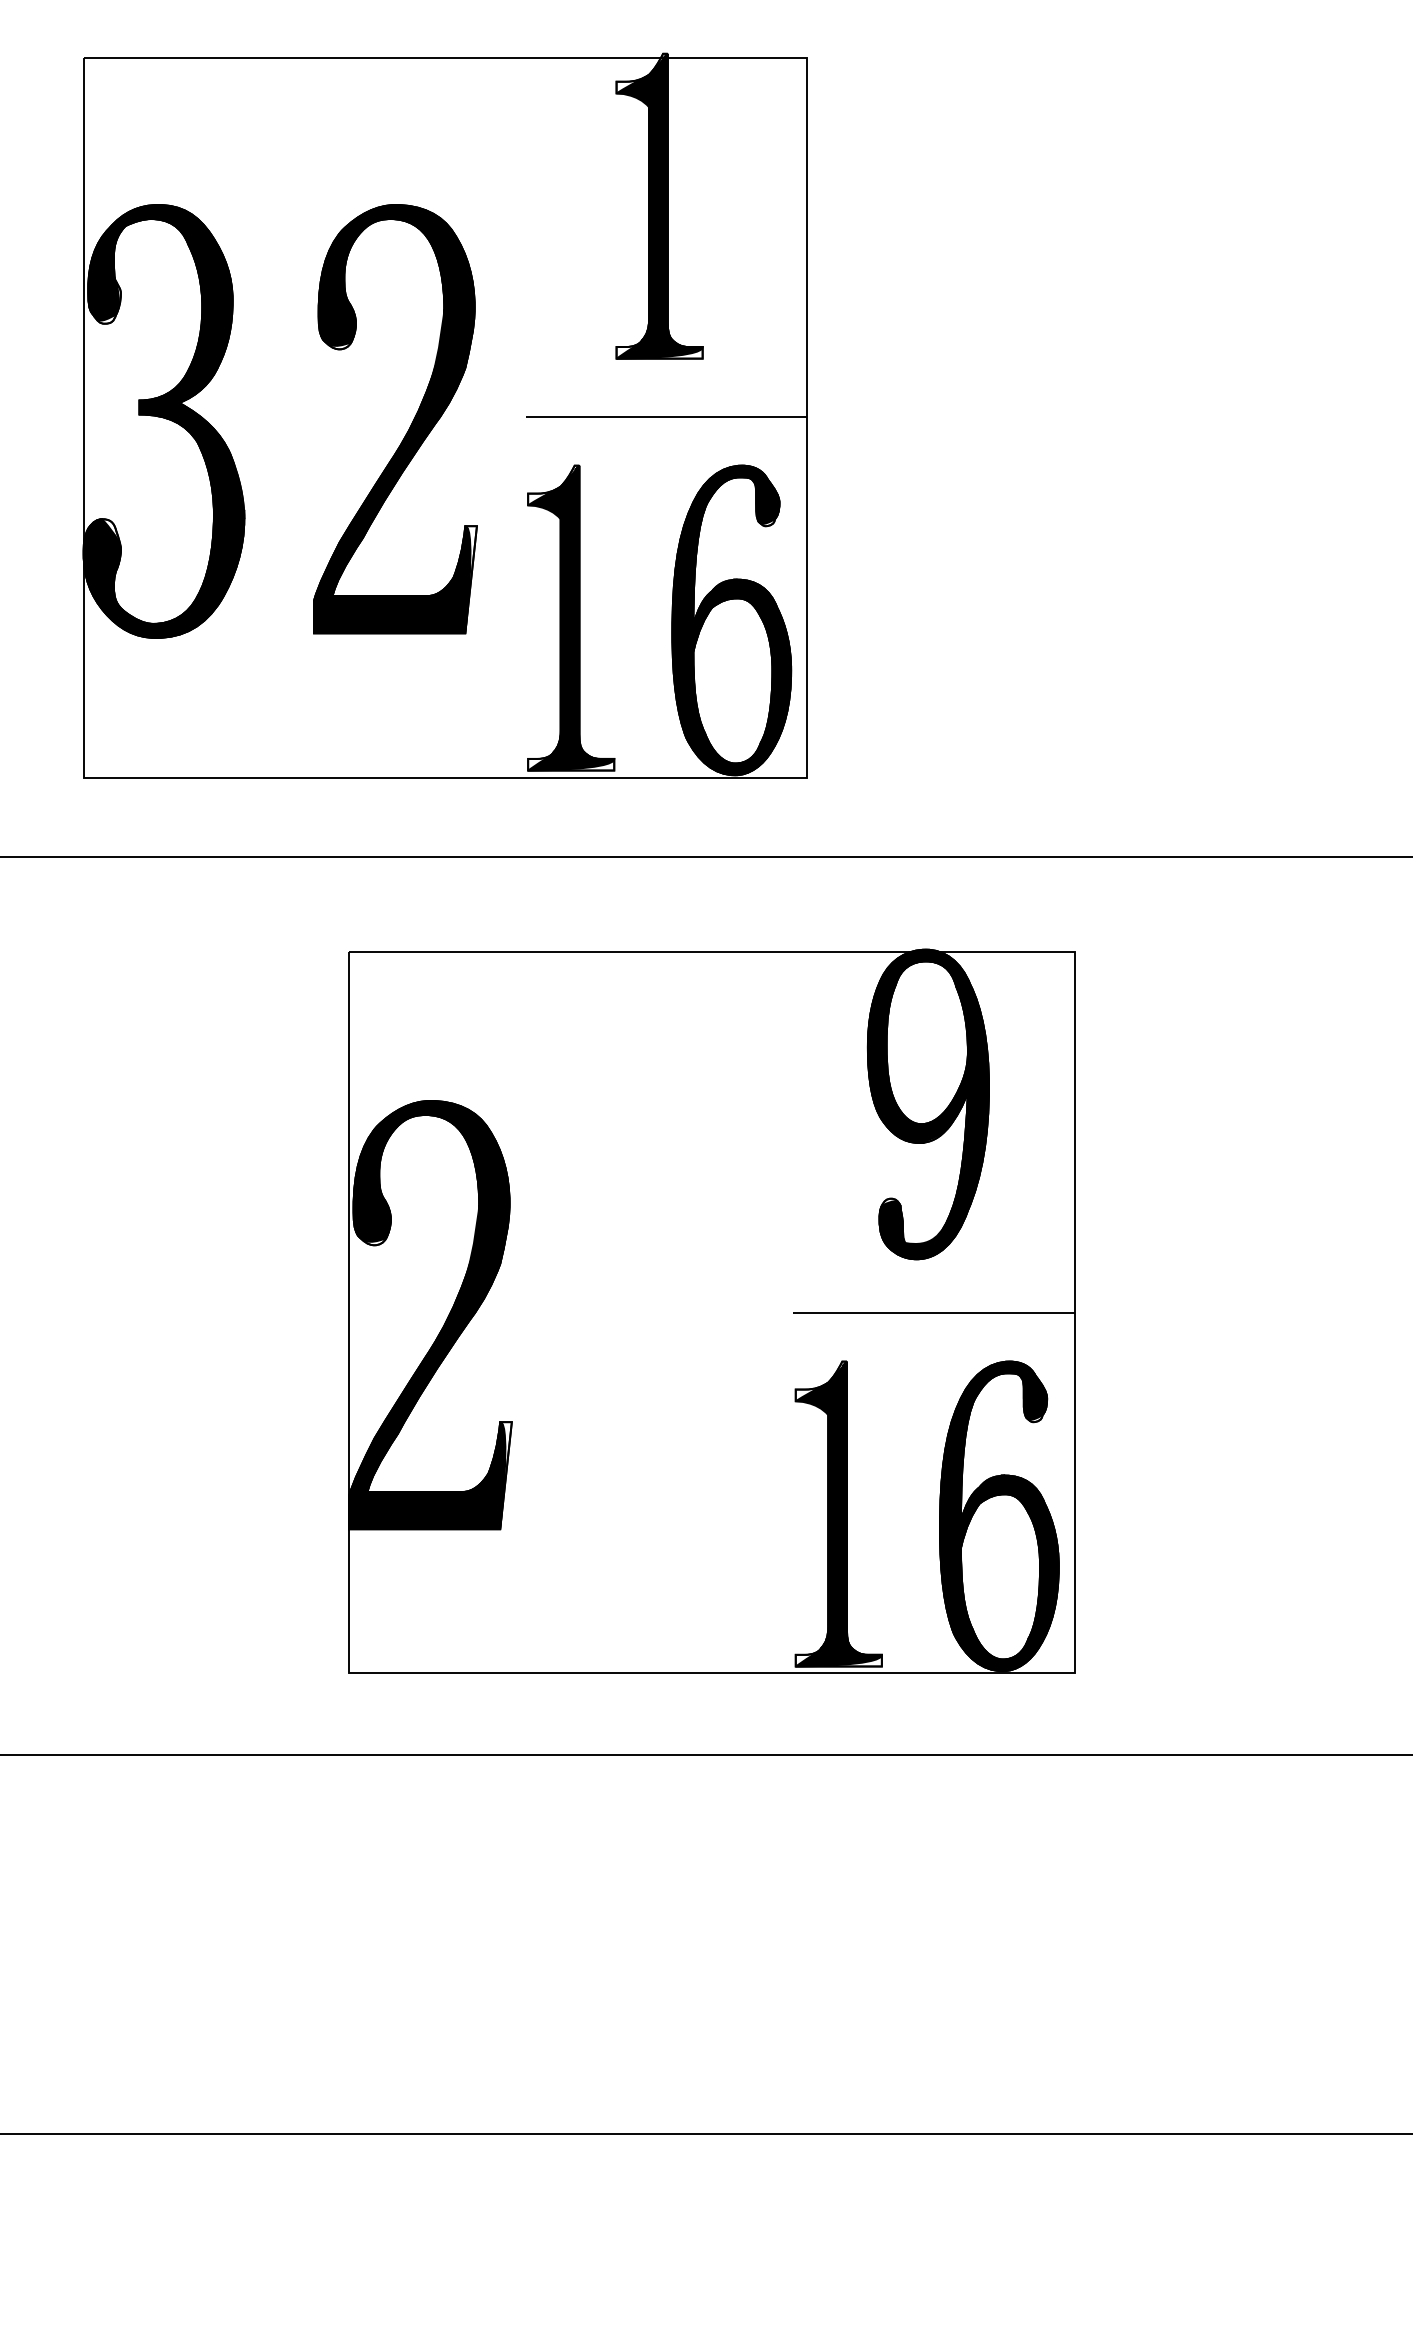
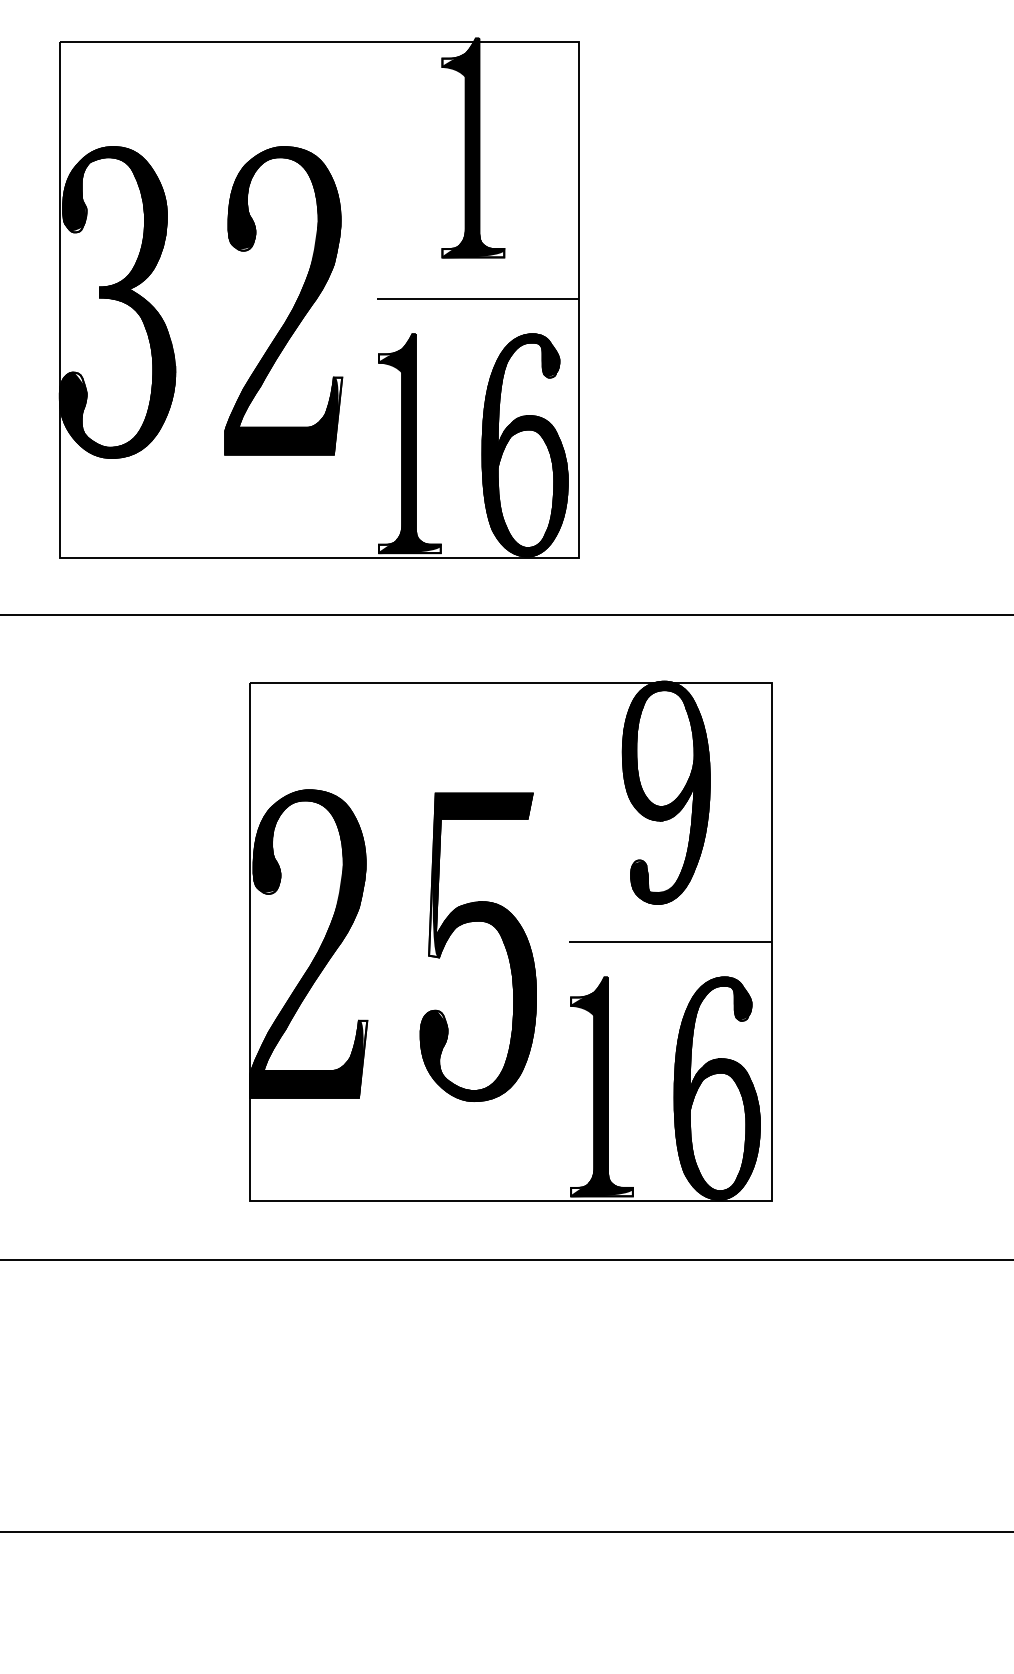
part: (657, 1285) -> (471, 922), added

